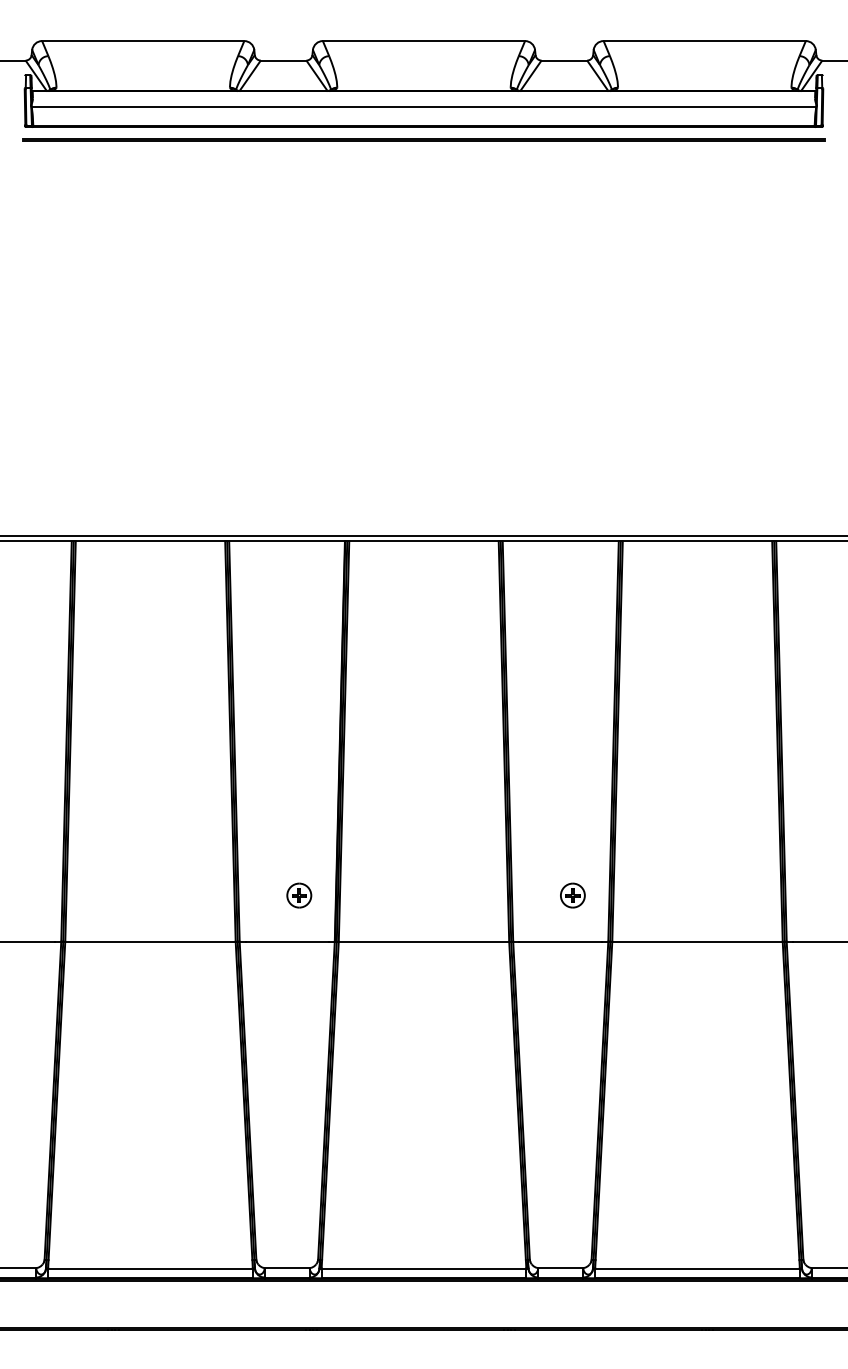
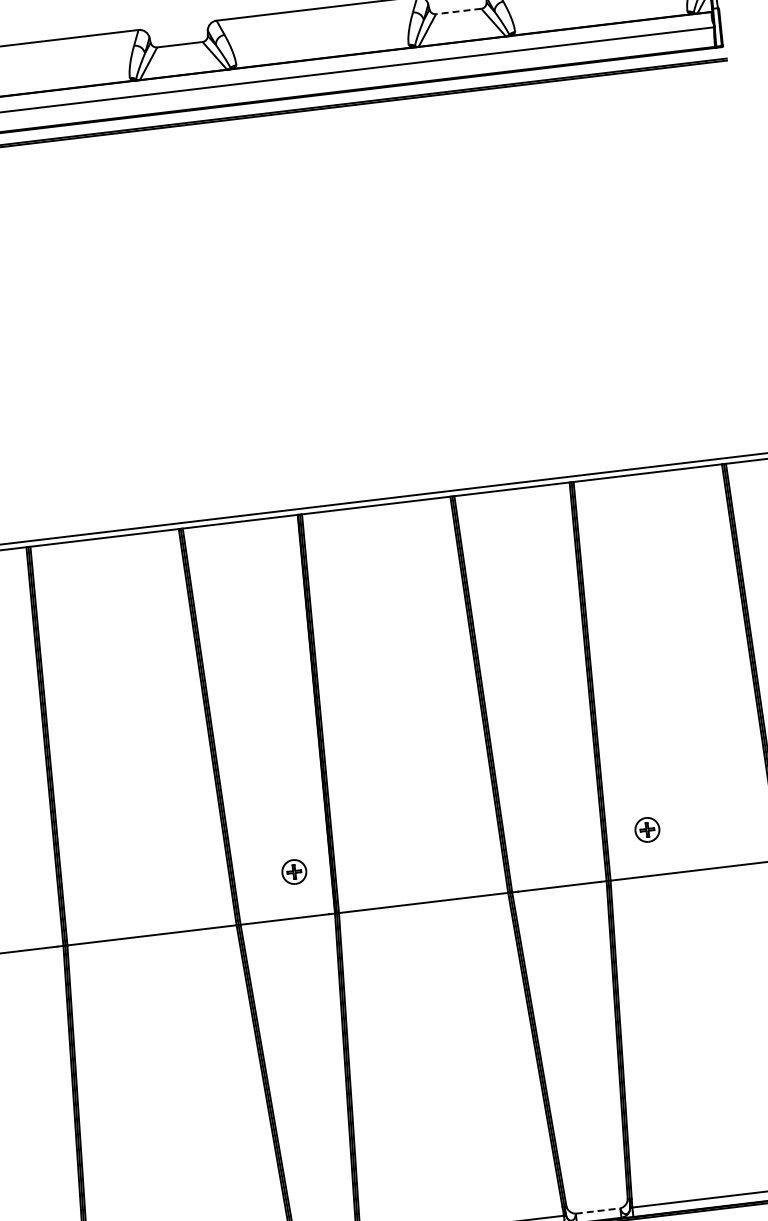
line: (564, 60) -> (458, 11), solid -> dashed
part: (572, 895) -> (647, 829), moved
line: (561, 1268) -> (598, 1211), solid -> dashed

